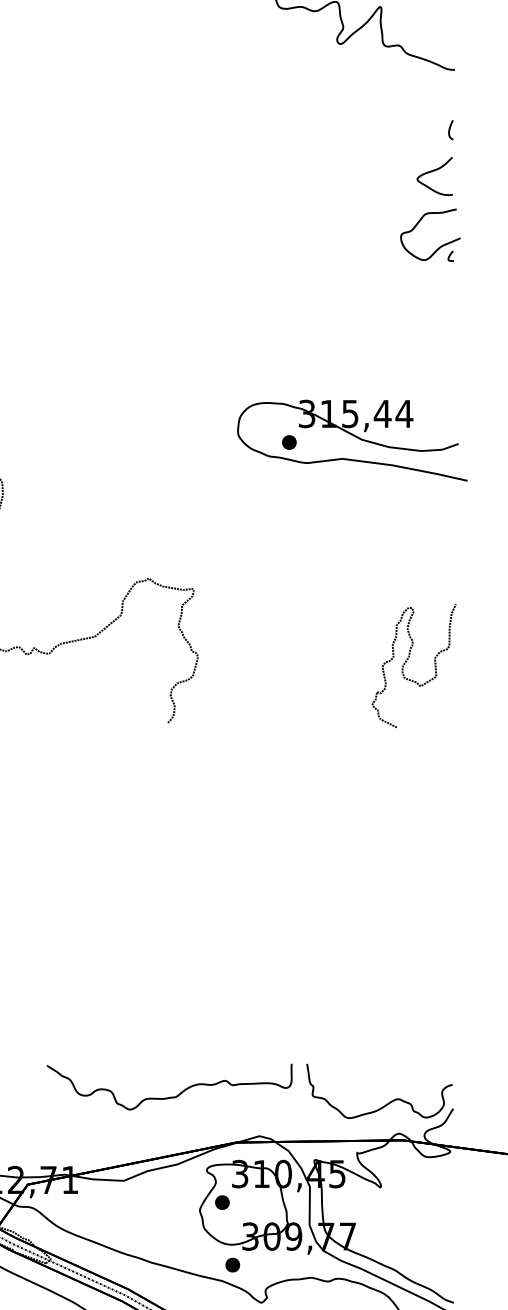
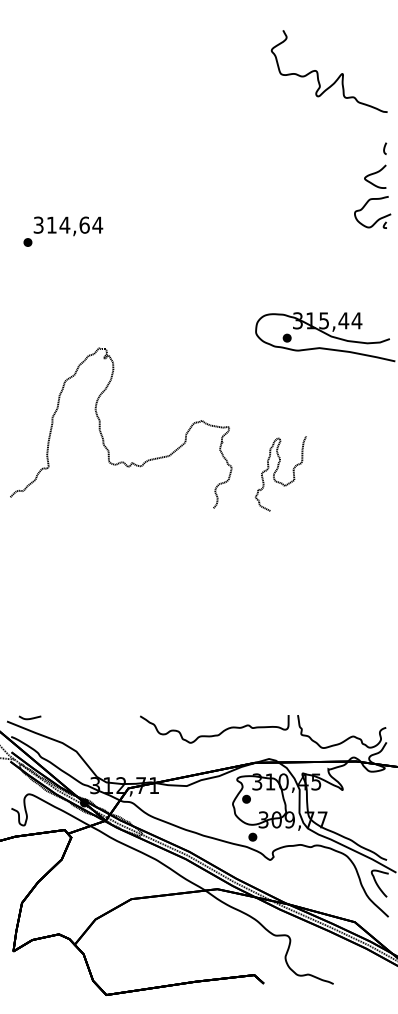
curve: (408, 660) -> (277, 470), moved

